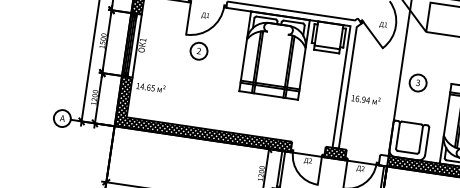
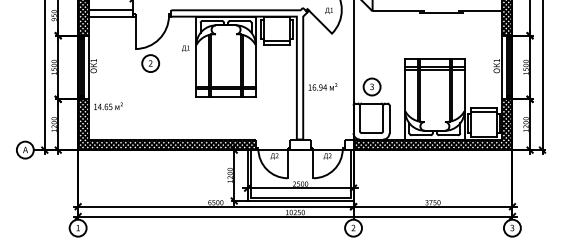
text: (205, 15) -> (185, 48), moved
part: (417, 82) -> (371, 86), moved
hatch: (335, 153) -> (300, 144), removed

